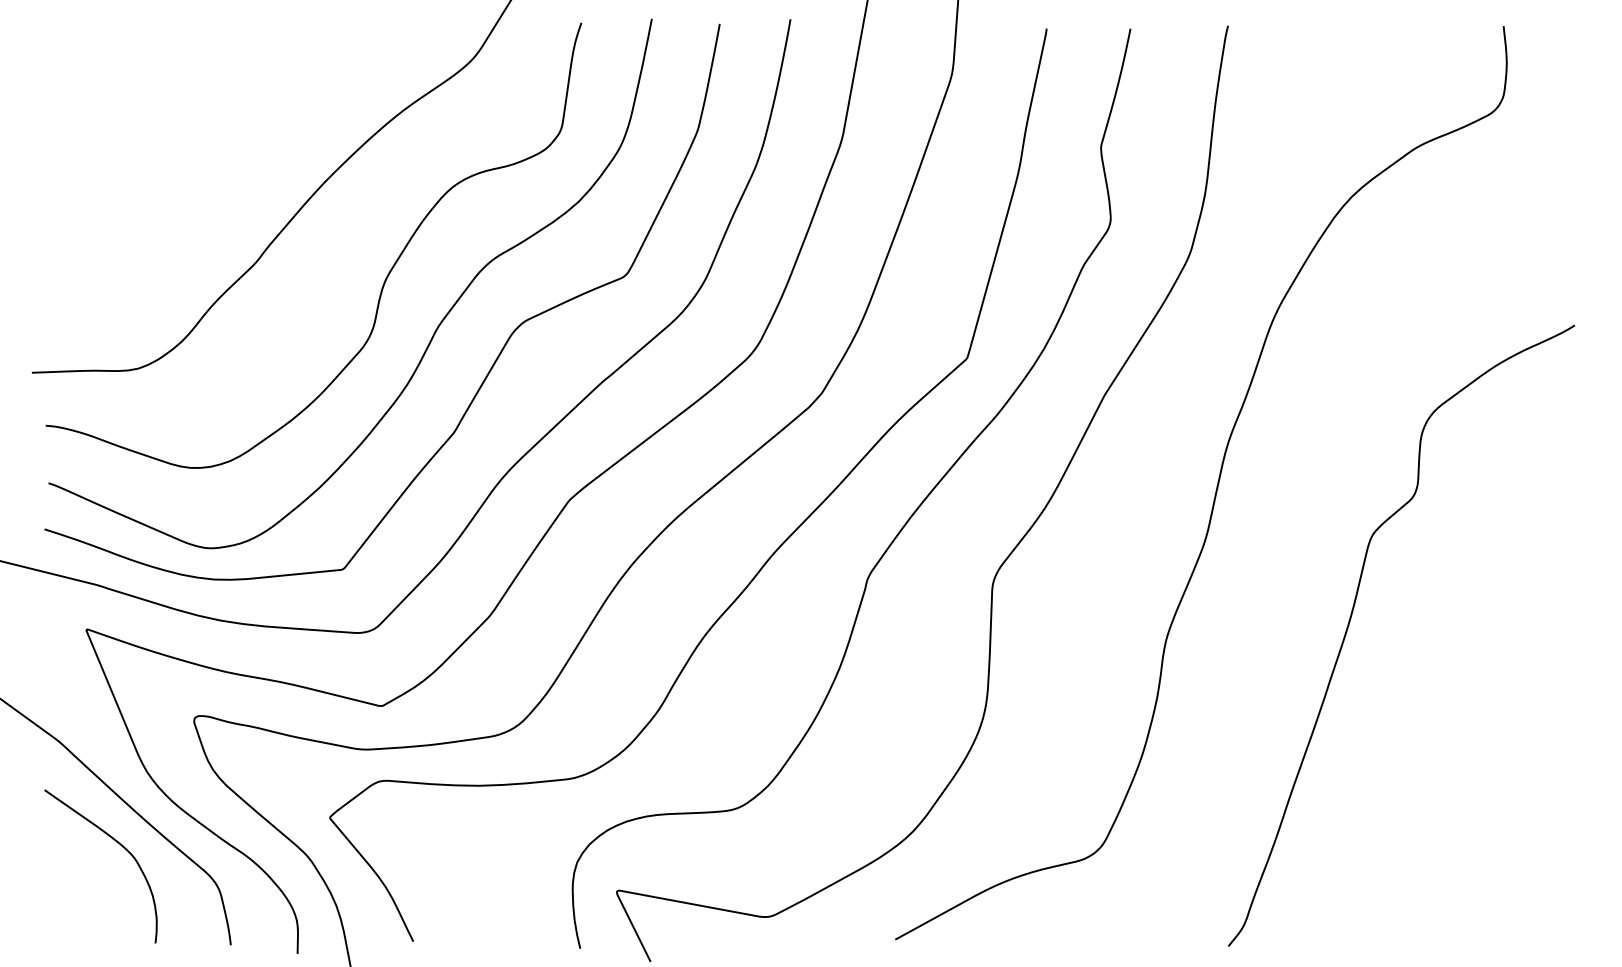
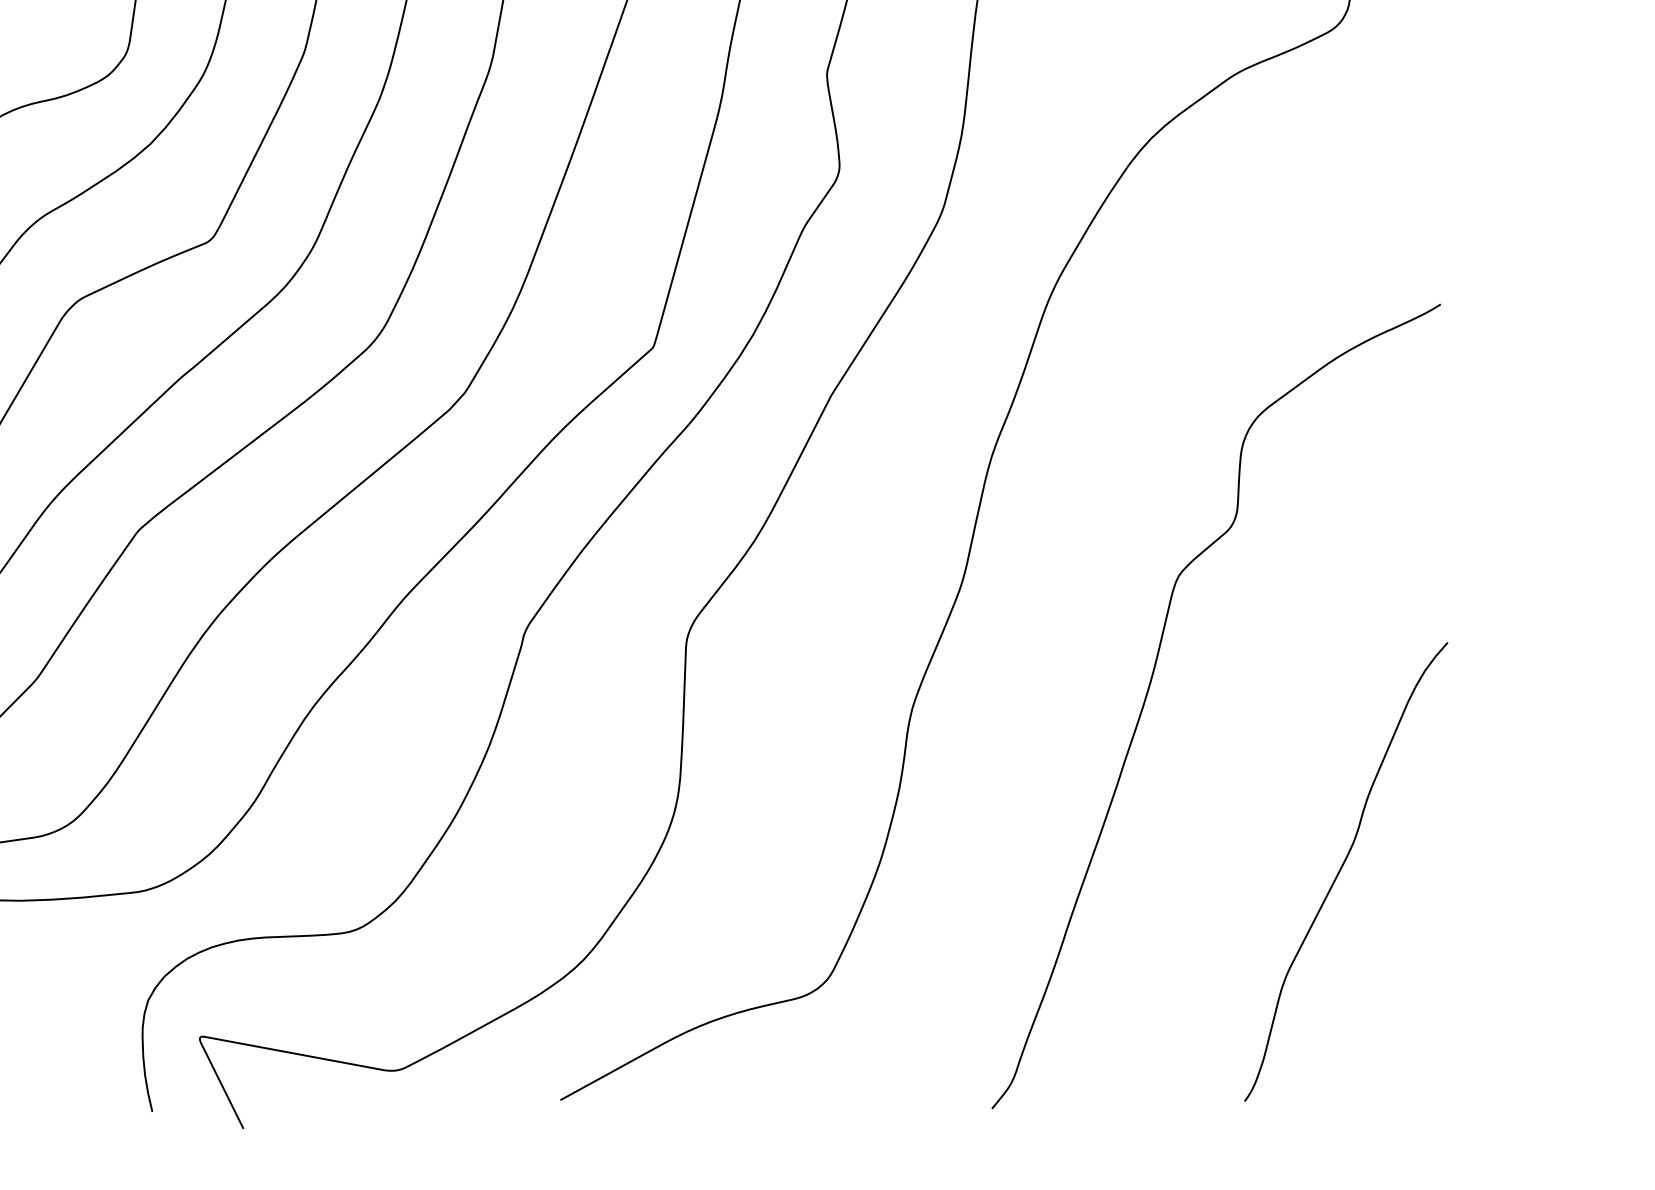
curve: (1498, 761) -> (1341, 869), added

